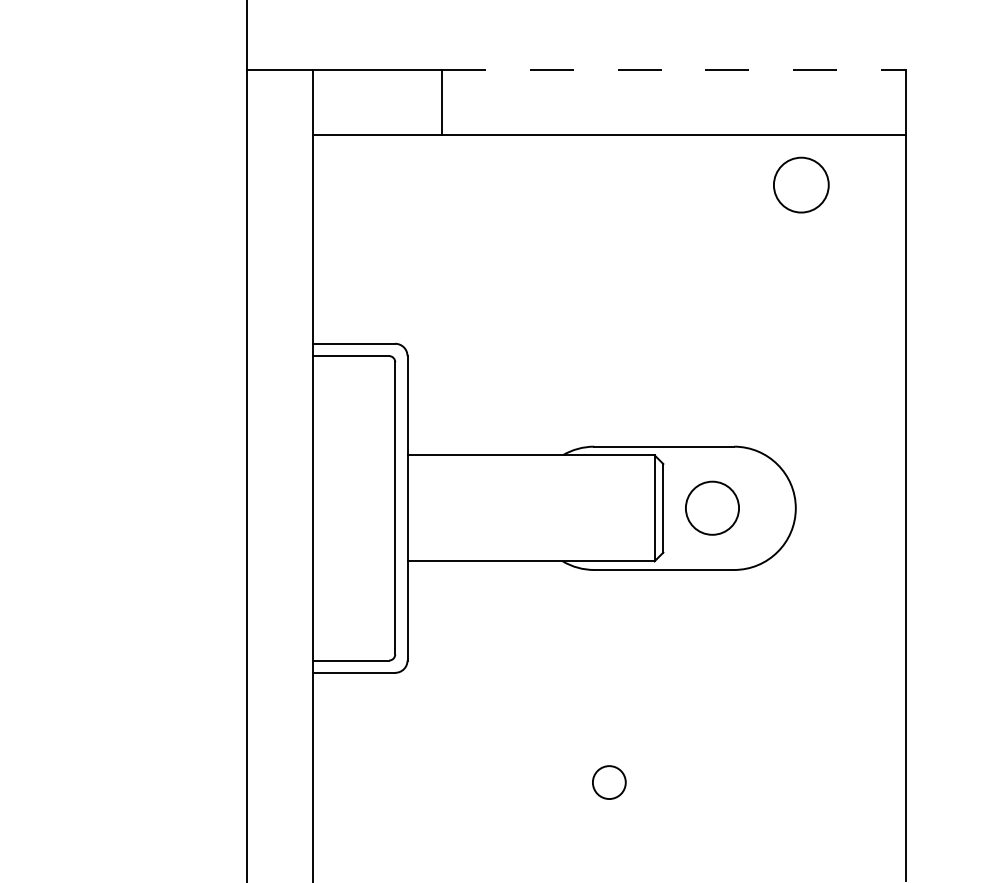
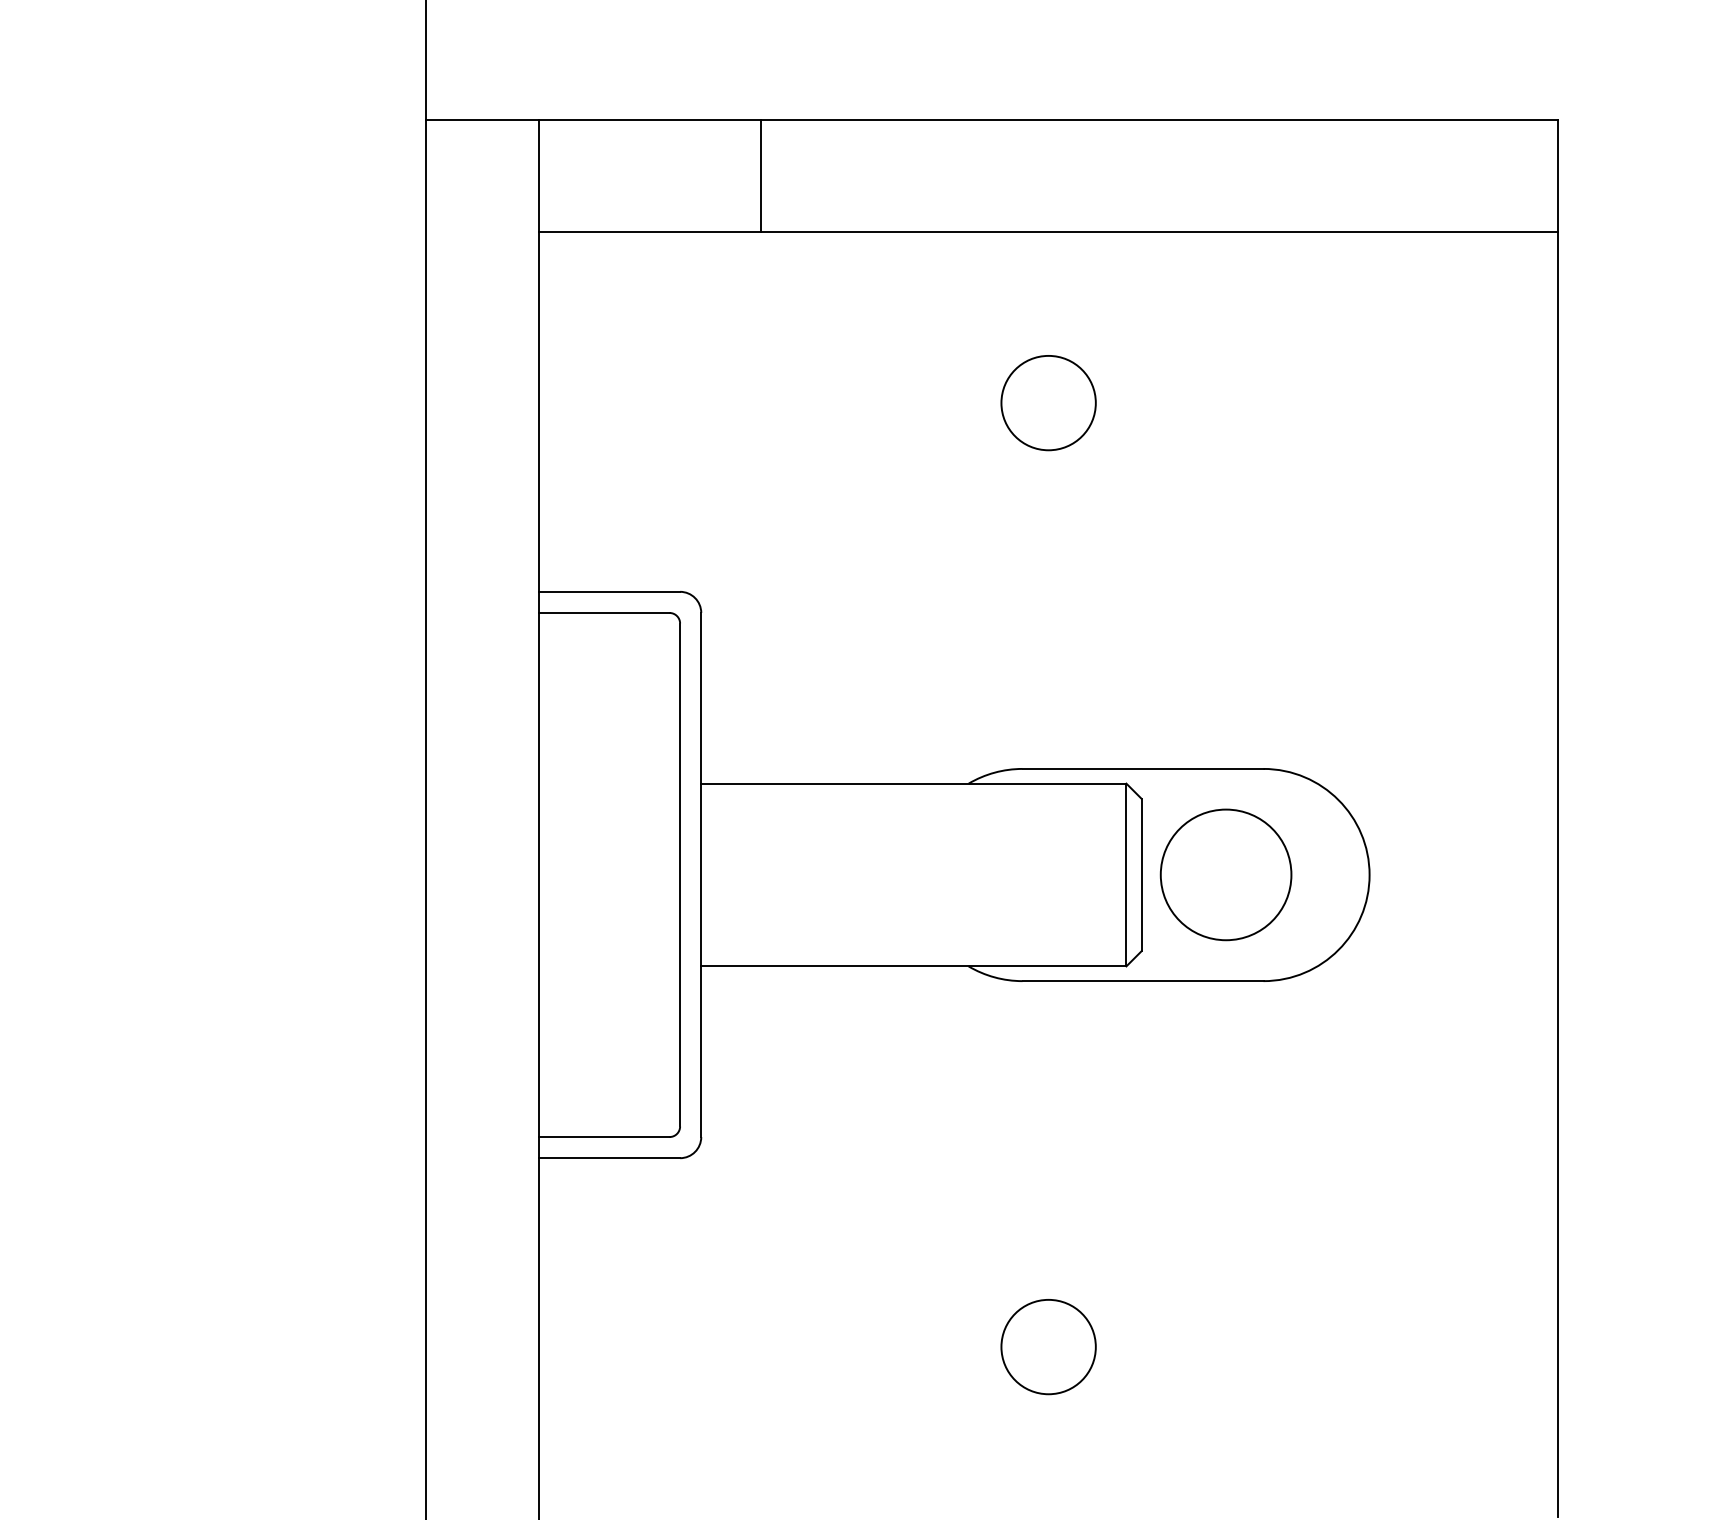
line: (673, 69) -> (1159, 119), dashed -> solid
circle: (801, 184) -> (1048, 401), moved
circle: (712, 508) -> (1226, 875), size x1.43
circle: (608, 782) -> (1047, 1346), size x1.67

